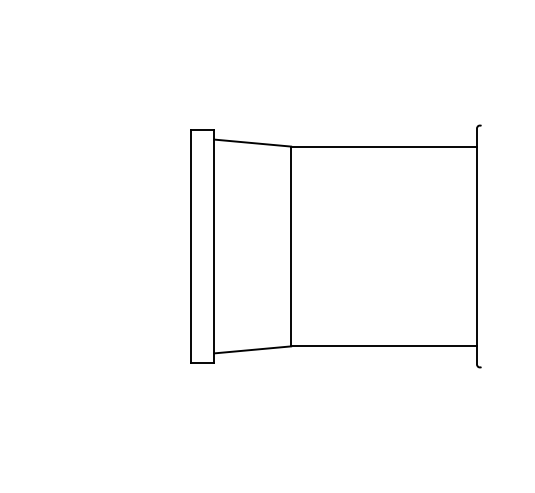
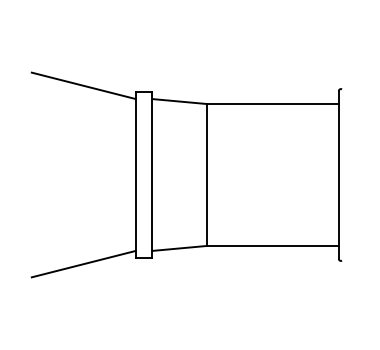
line: (117, 120) -> (83, 85), added
line: (117, 371) -> (83, 263), added

